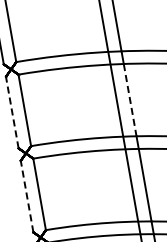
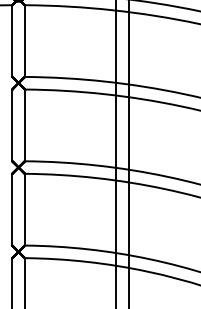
line: (130, 101) -> (129, 134), dashed -> solid
line: (12, 112) -> (12, 125), dashed -> solid
line: (27, 196) -> (12, 209), dashed -> solid

